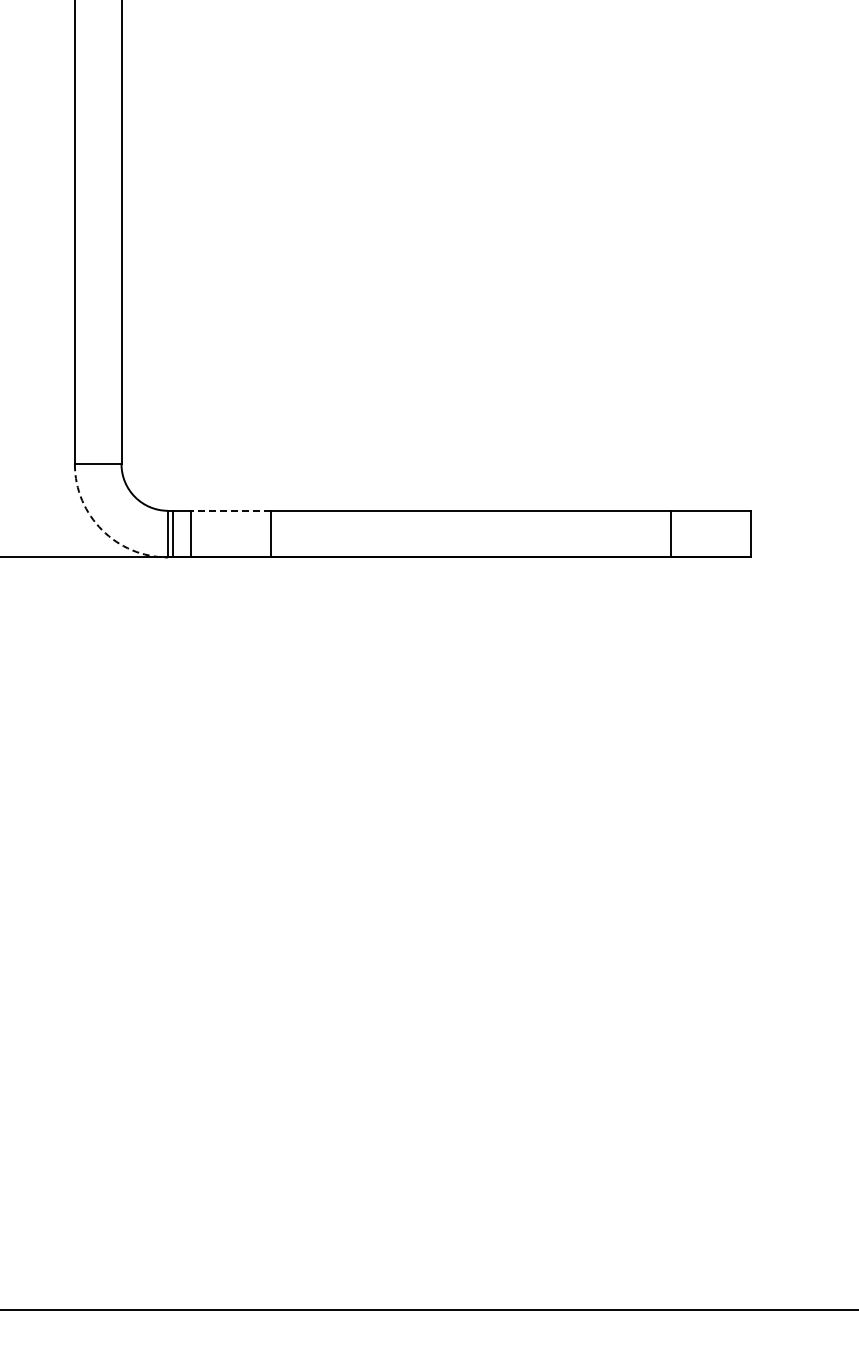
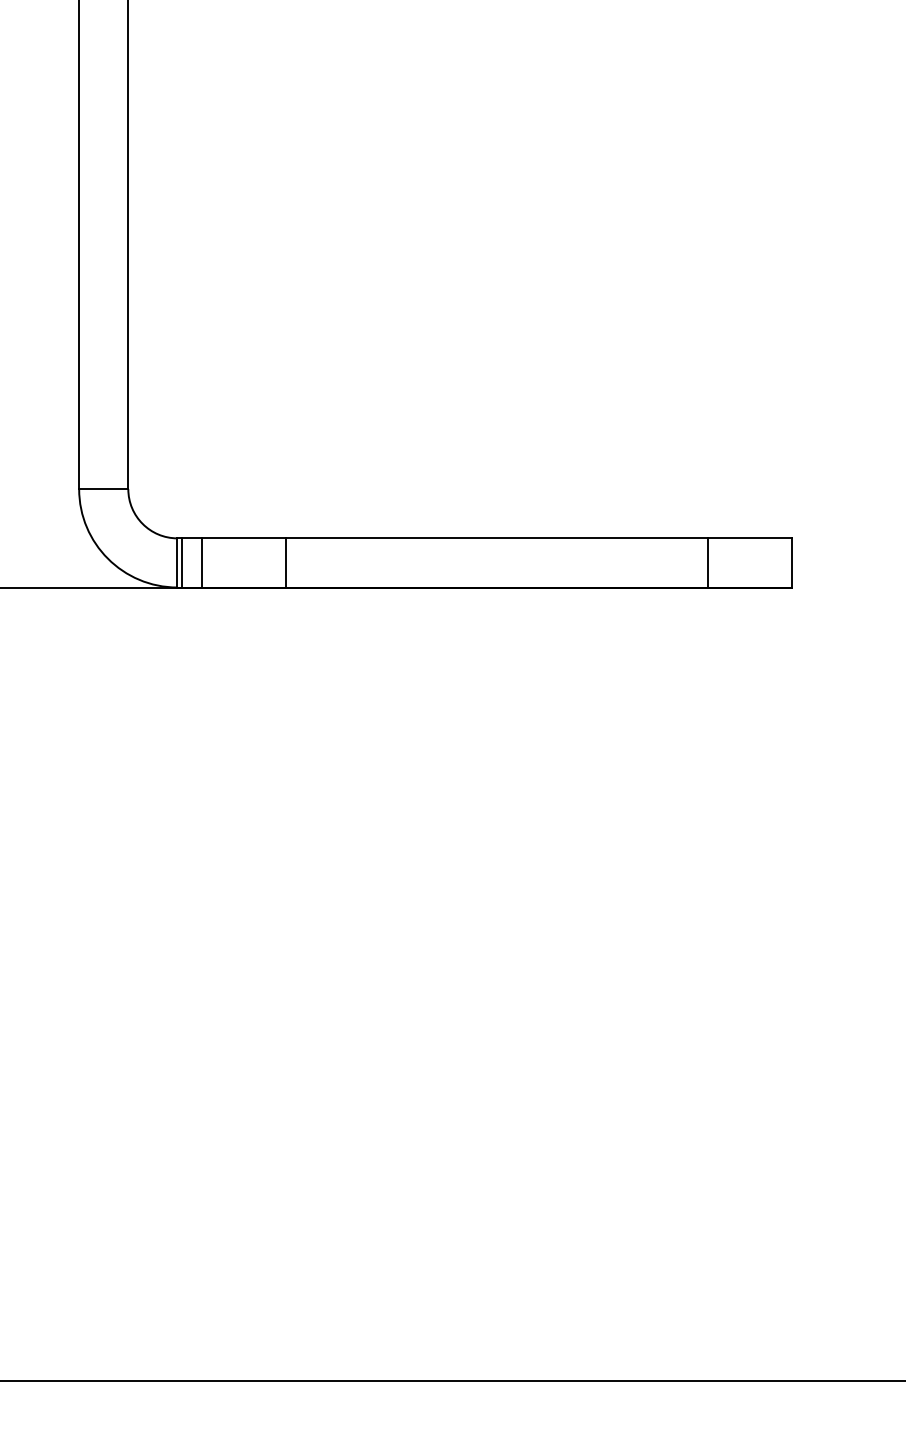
line: (231, 510) -> (244, 538), dashed -> solid
arc: (102, 530) -> (108, 559), dashed -> solid

